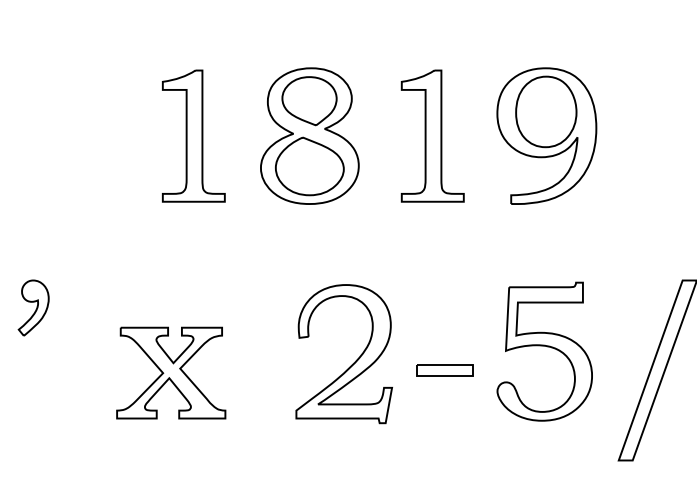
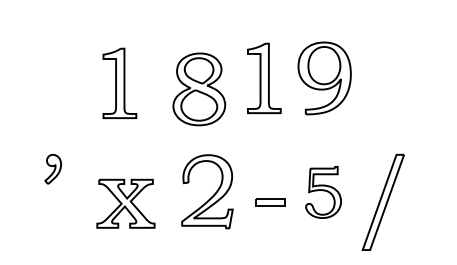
part: (193, 134) -> (119, 82), moved
part: (310, 136) -> (199, 89), moved
part: (544, 351) -> (323, 192), size x0.7
part: (353, 361) -> (212, 195), moved

